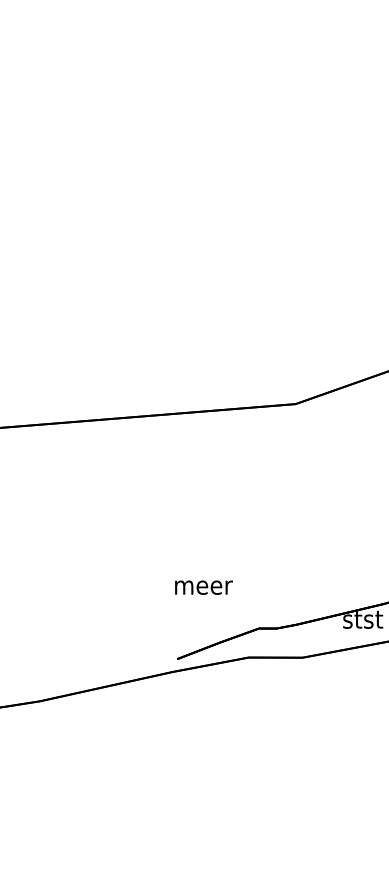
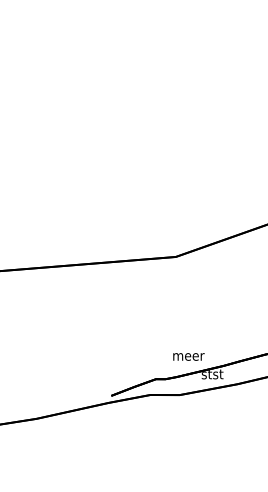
text: (203, 586) -> (188, 356), moved

